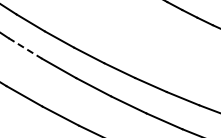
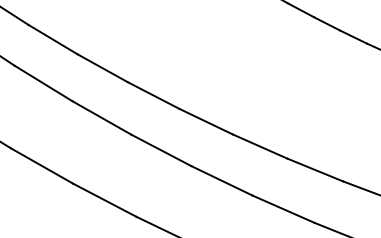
line: (25, 48) -> (43, 83), dashed -> solid

